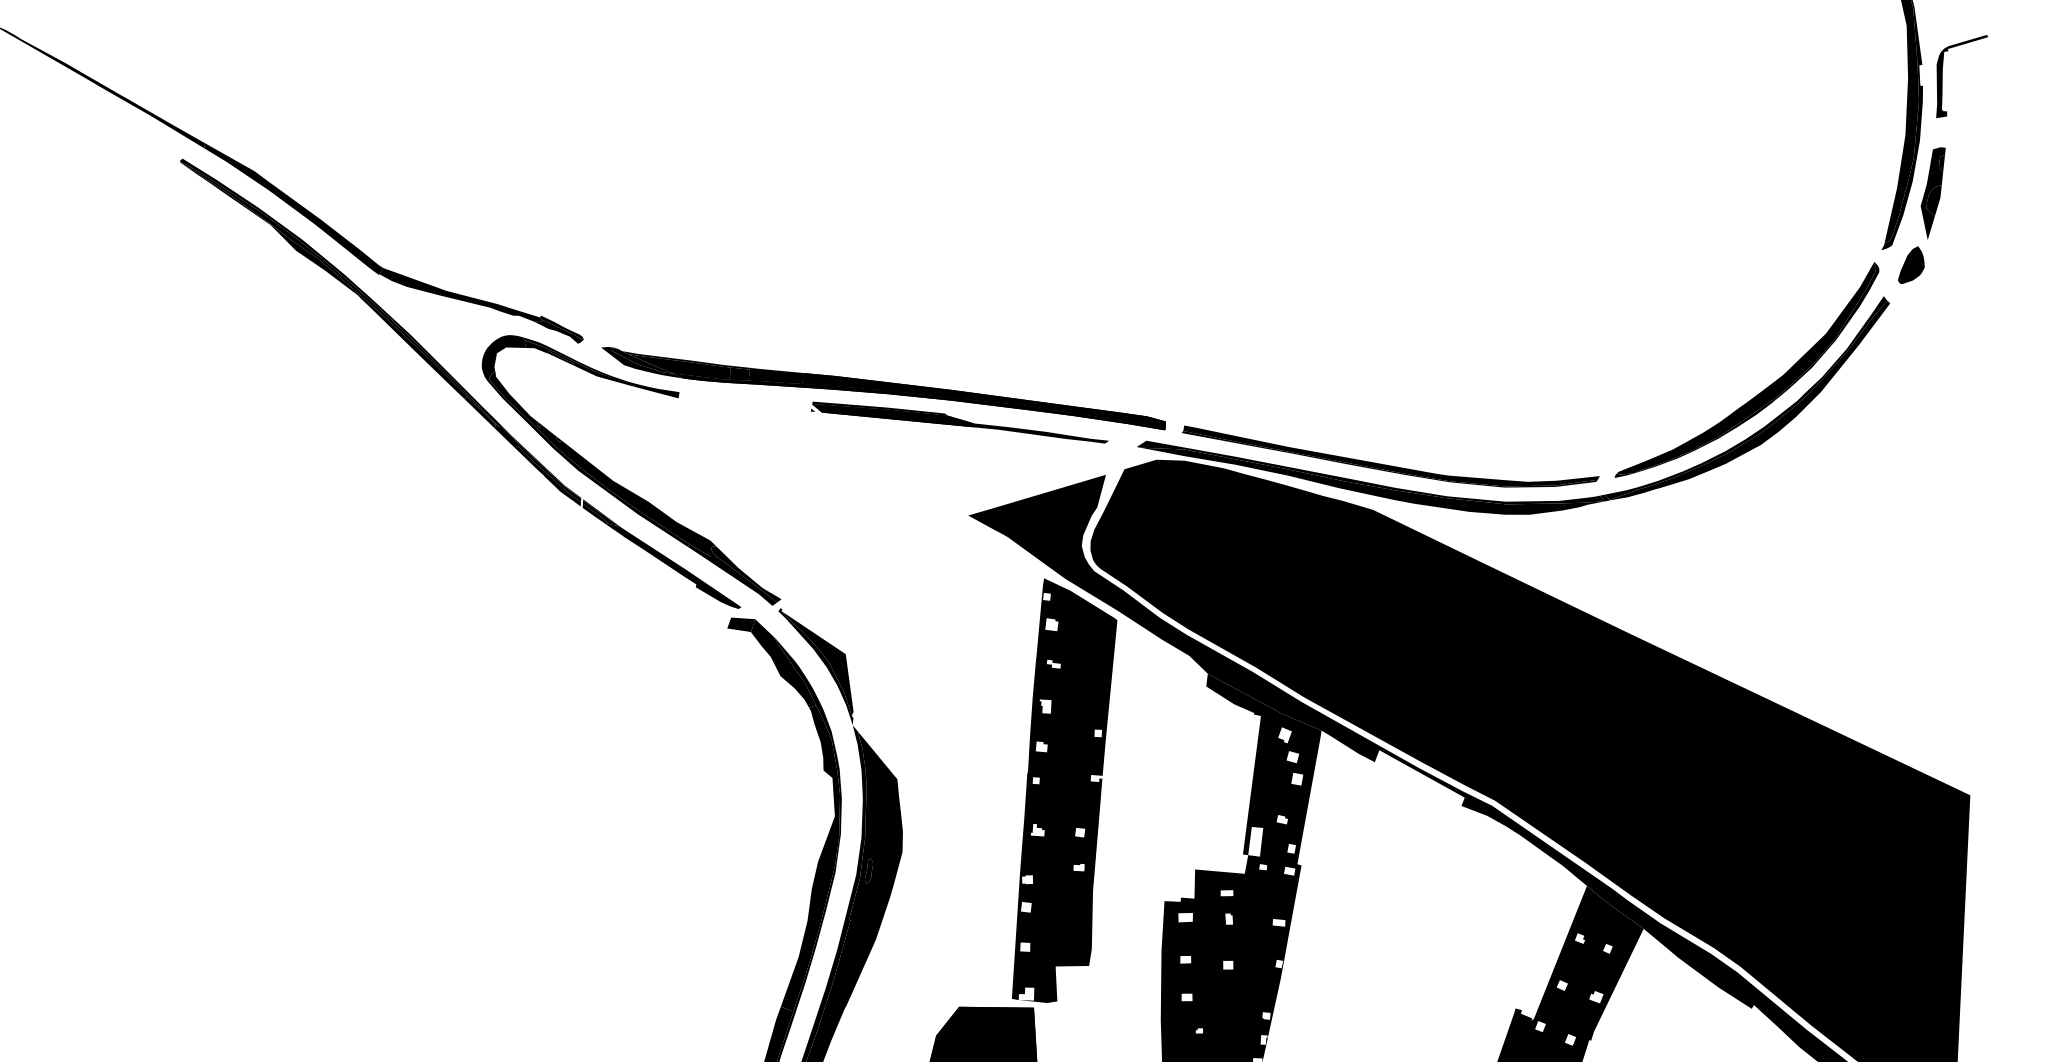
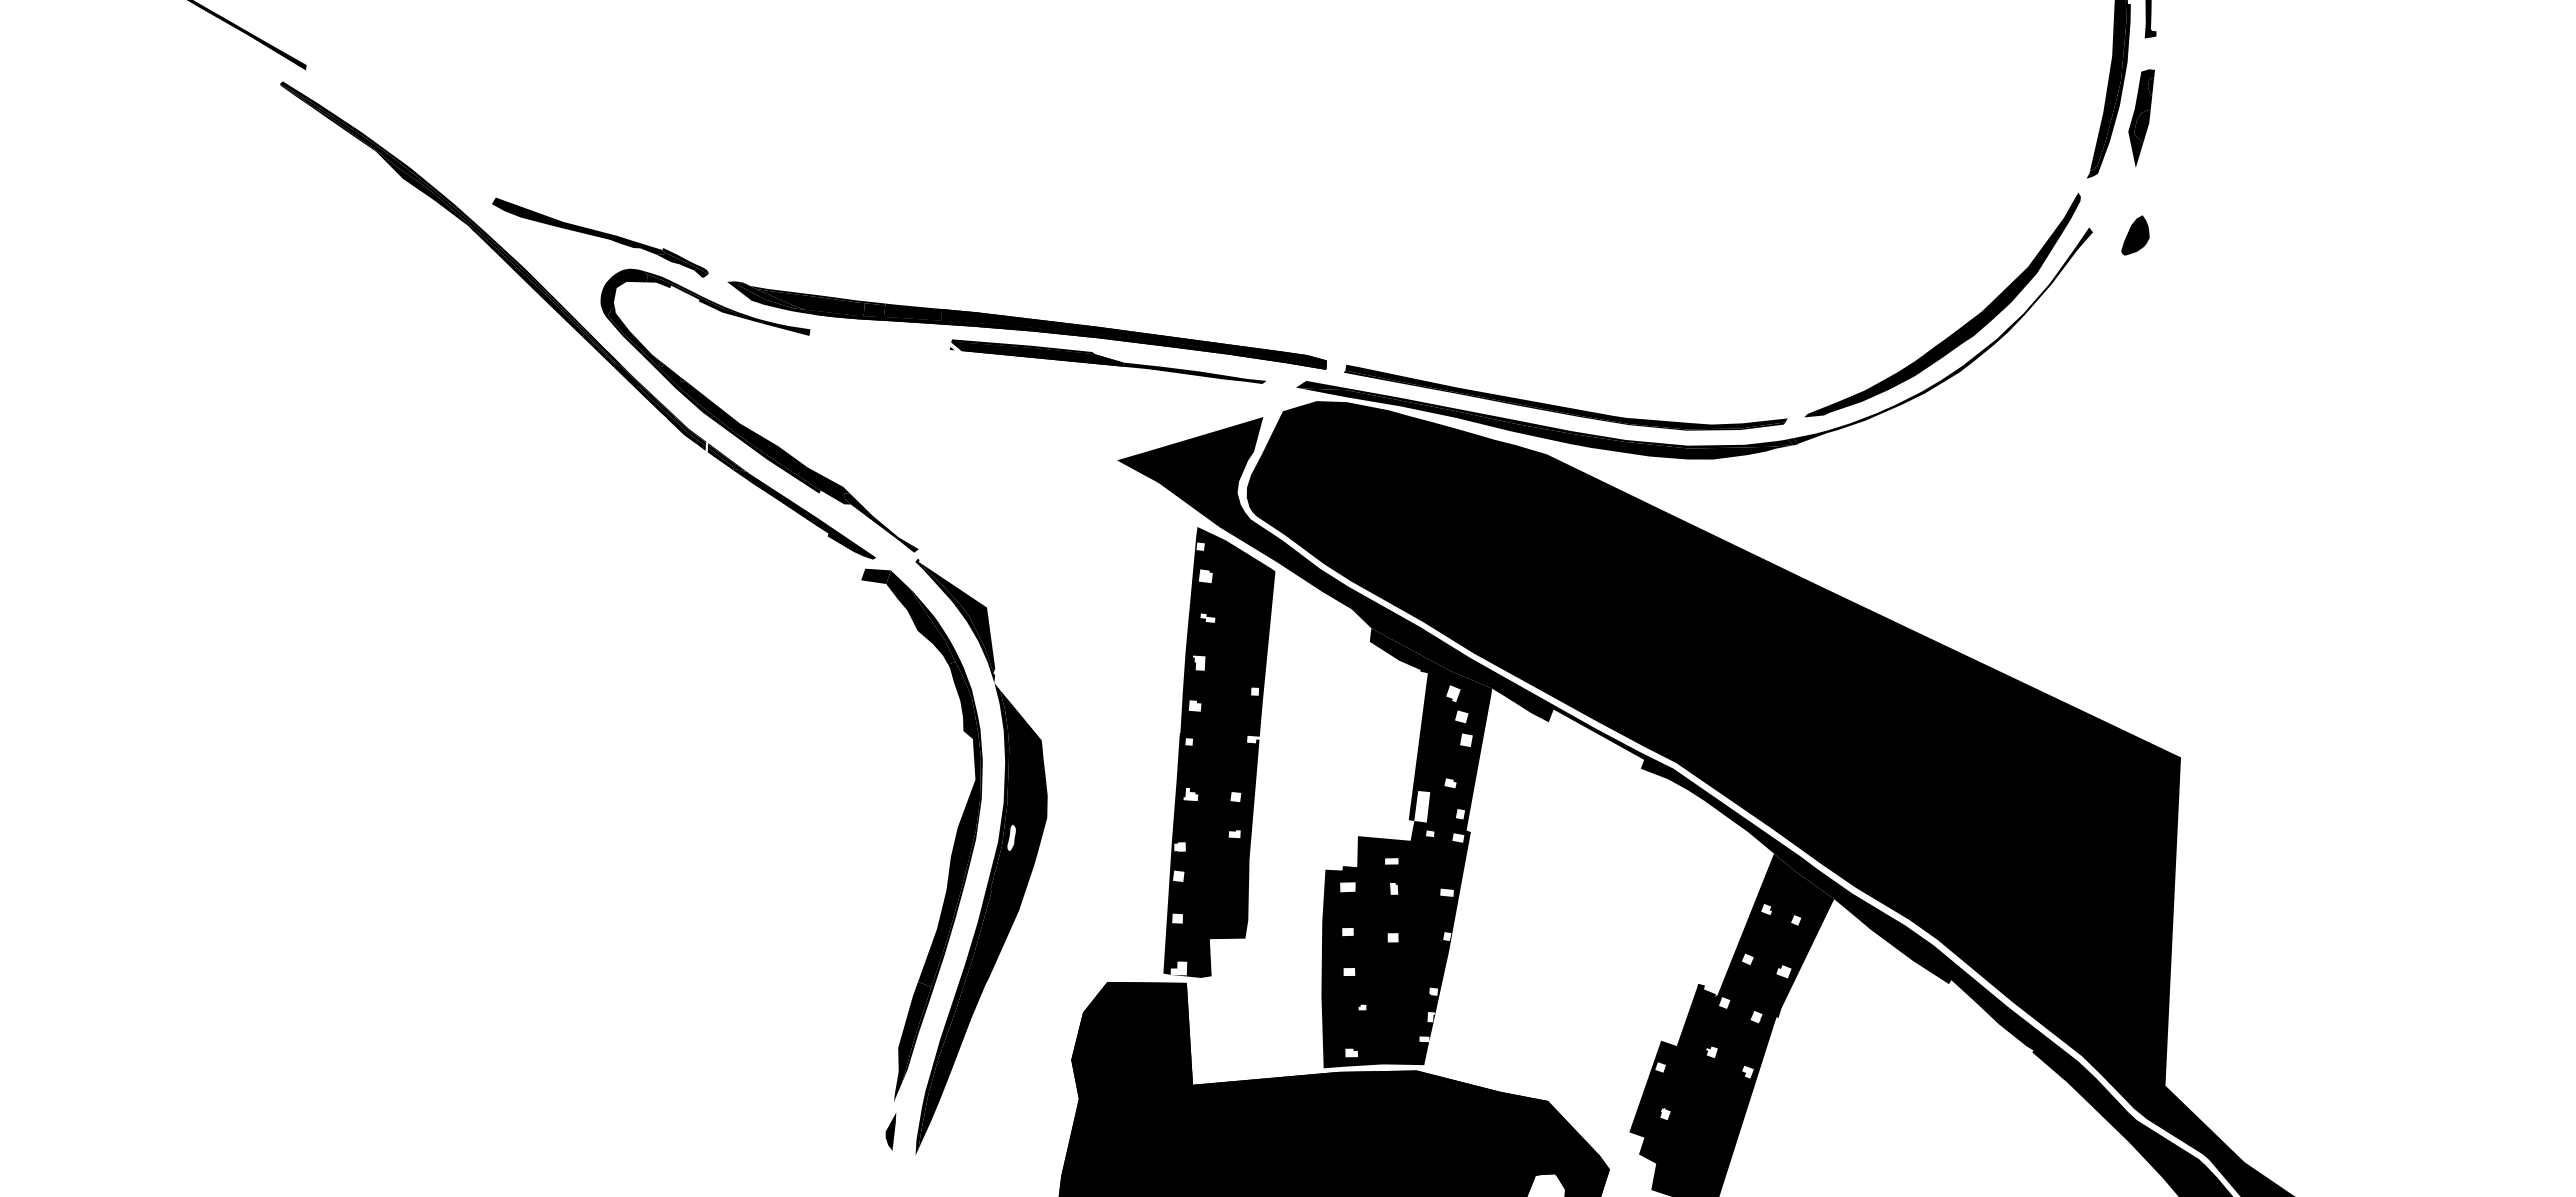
fill: (293, 208) -> (400, 134), removed
part: (1911, 265) -> (2135, 235), moved
fill: (560, 358) -> (684, 293), removed
fill: (1746, 369) -> (1943, 305), removed
fill: (1750, 400) -> (1947, 338), removed
fill: (732, 575) -> (866, 523), removed
fill: (868, 870) -> (1011, 837), removed

